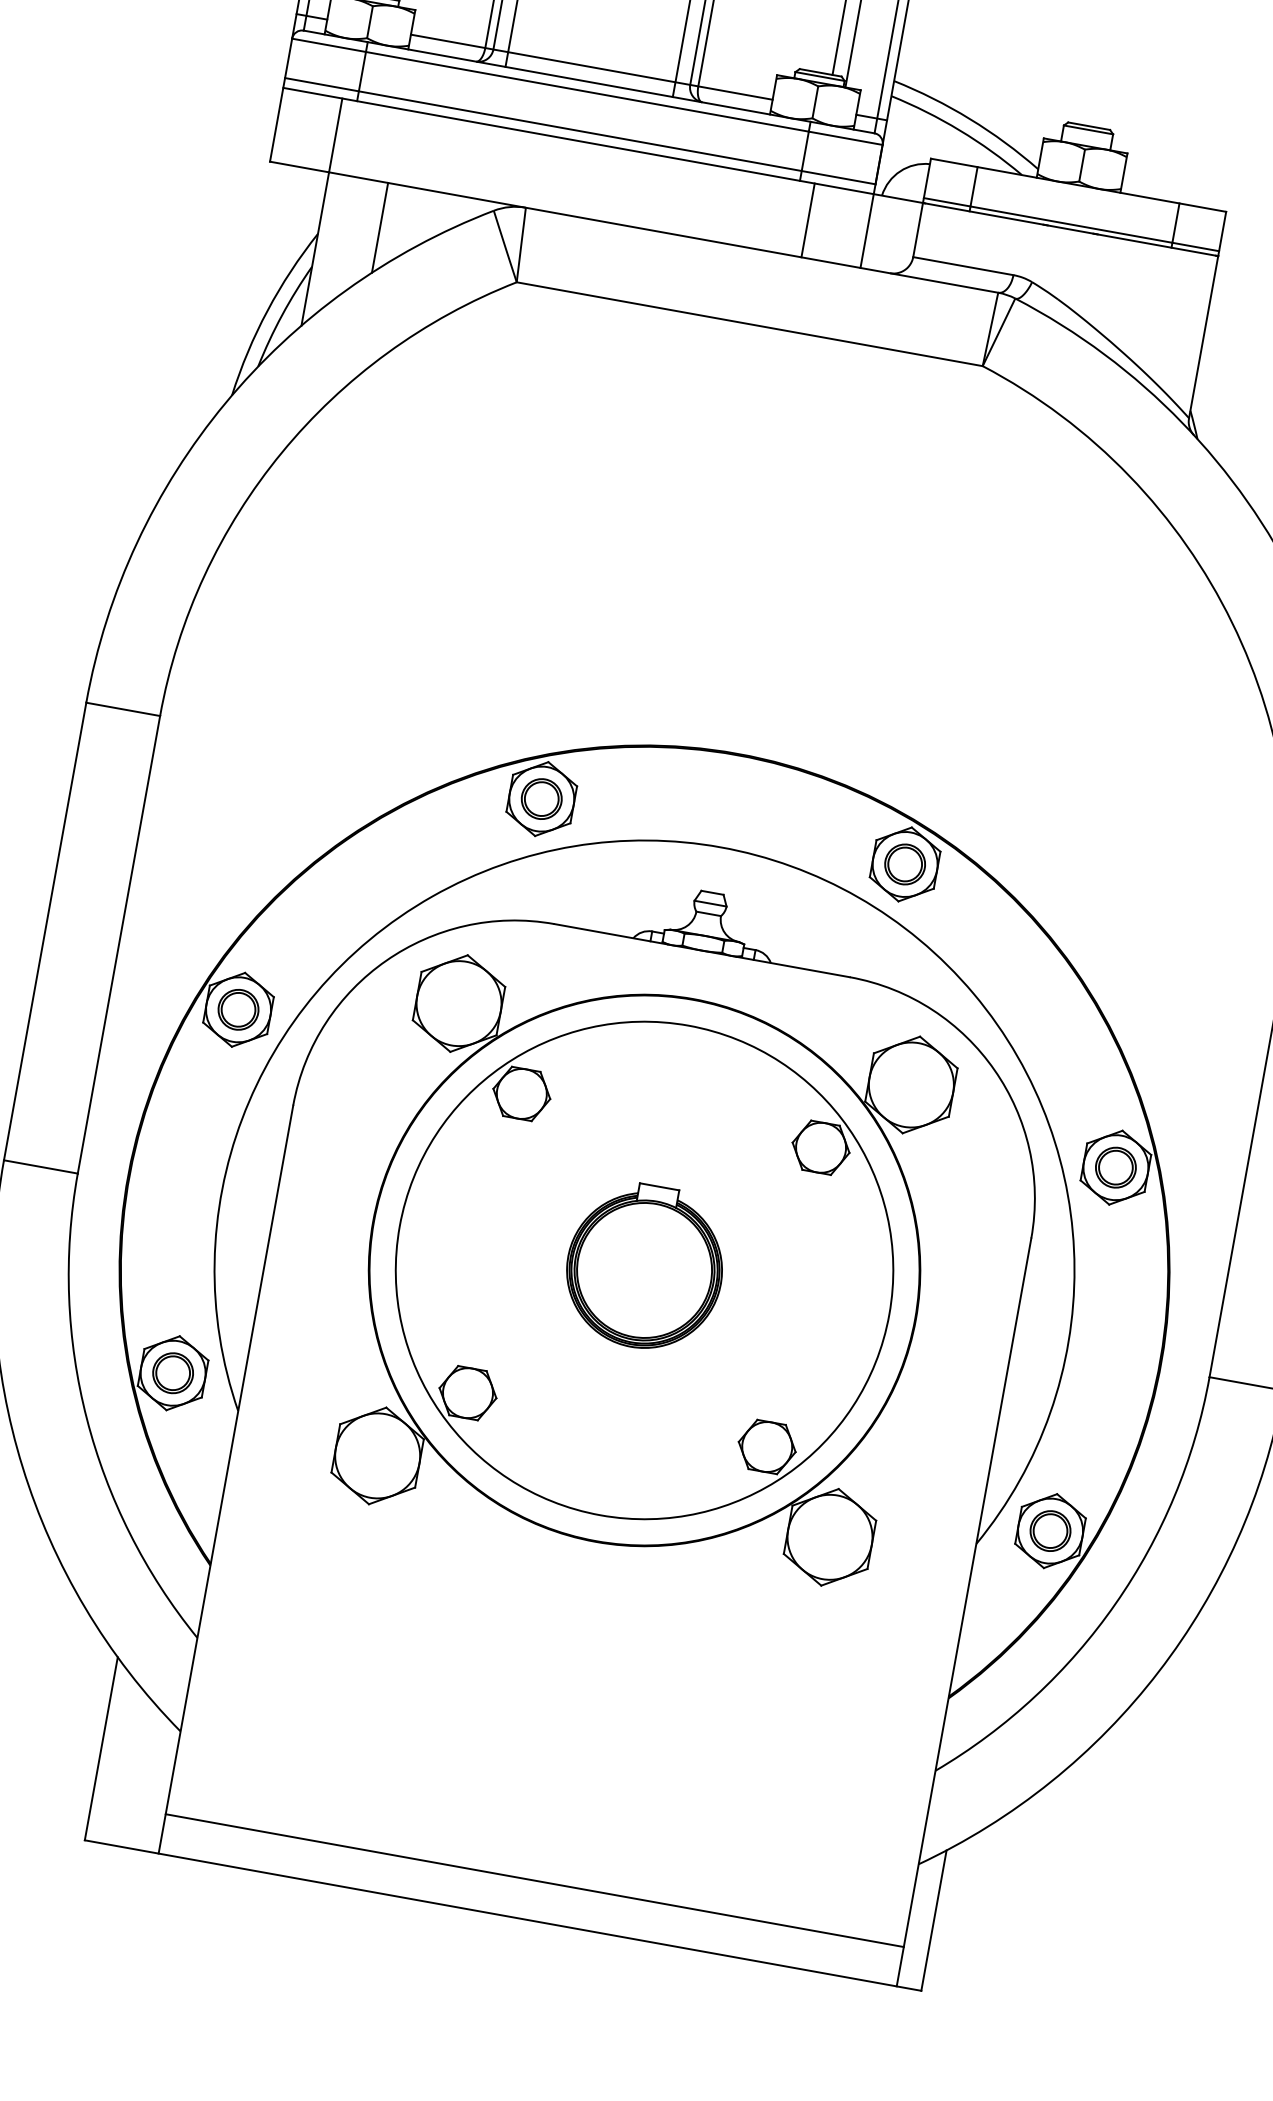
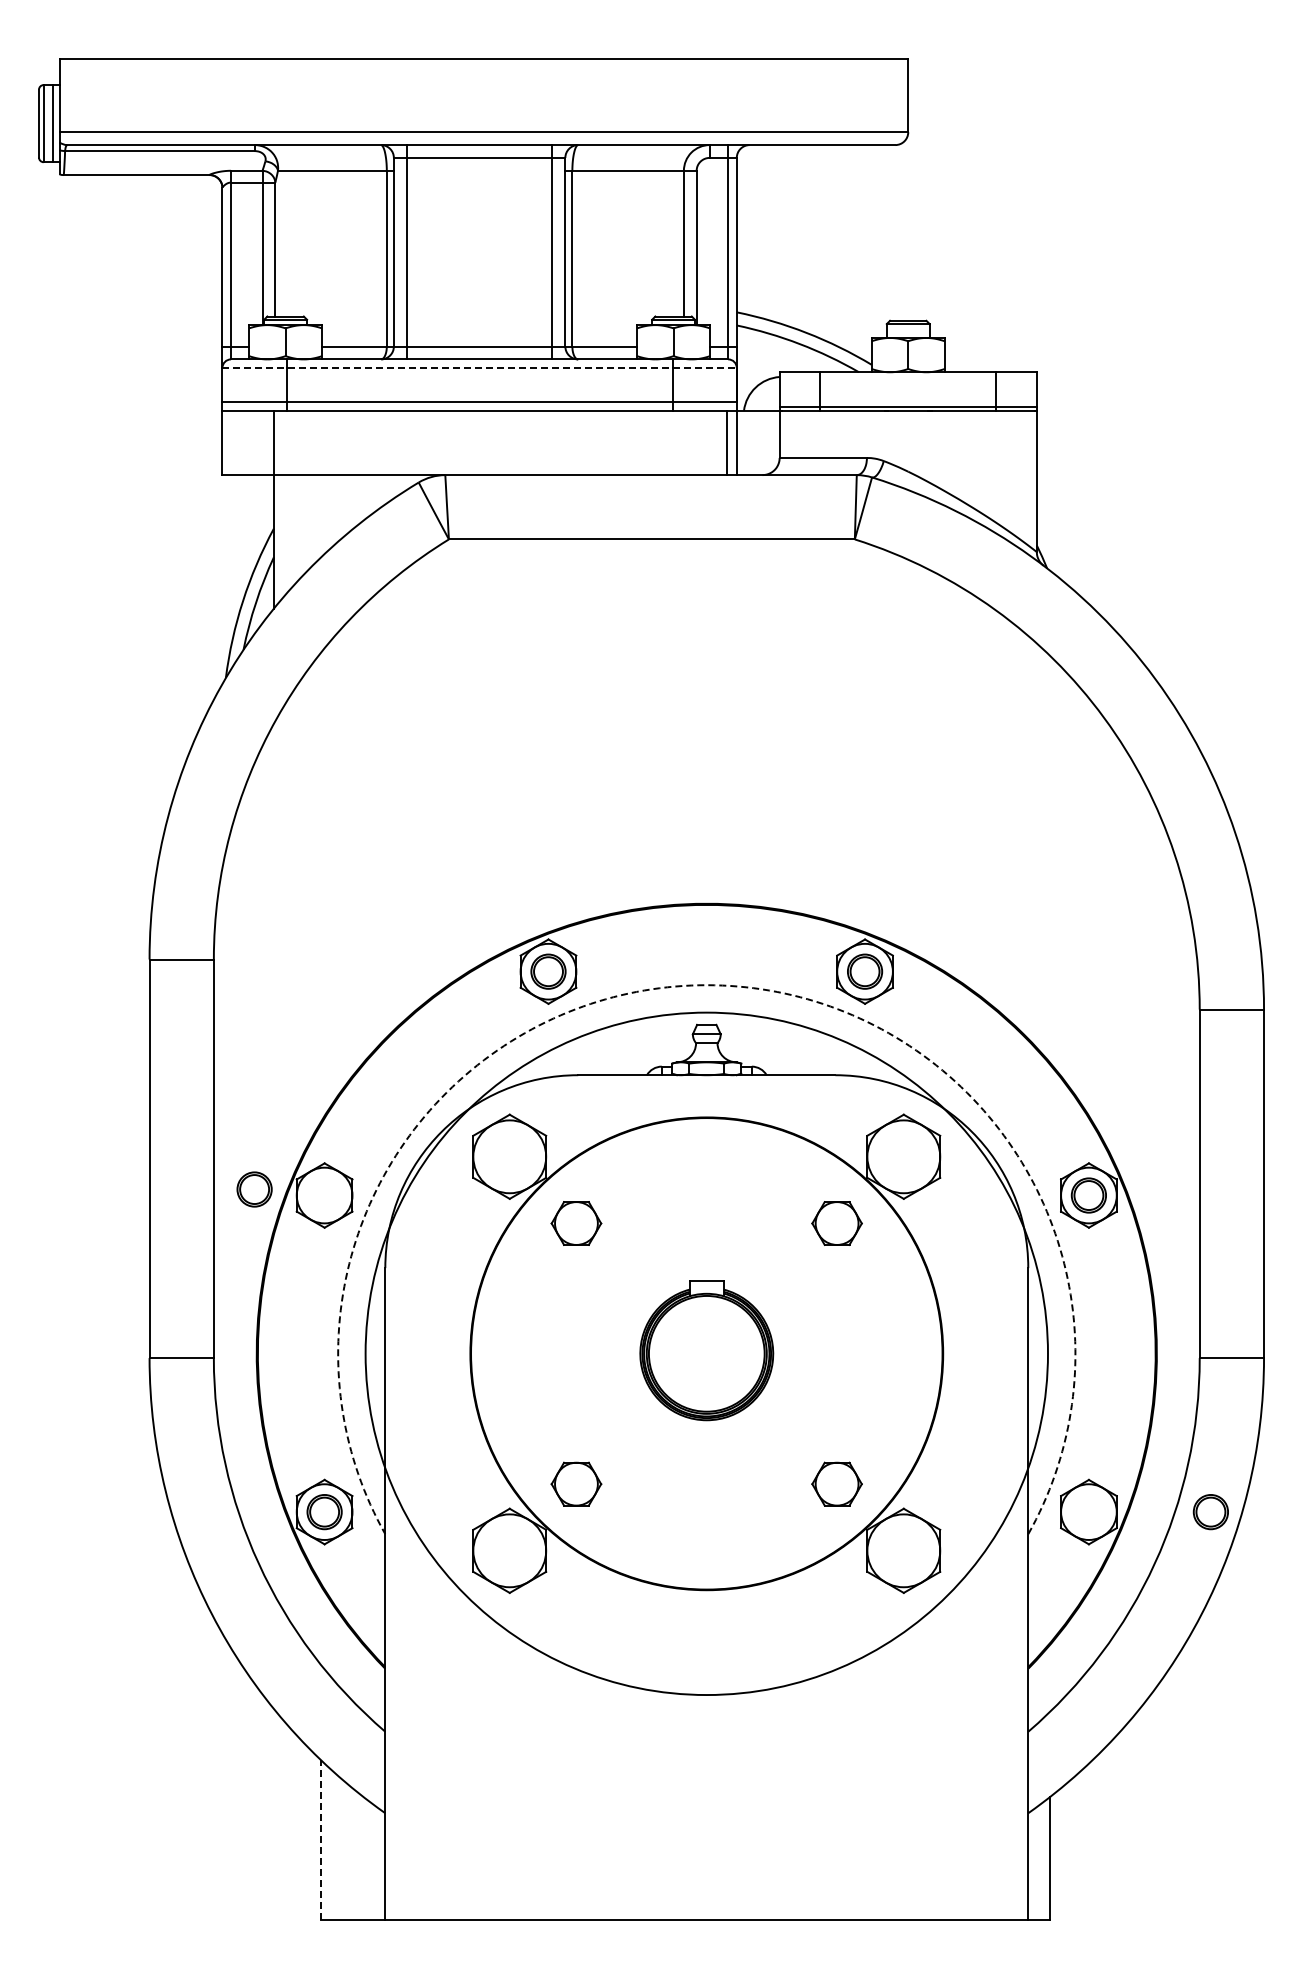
line: (588, 91) -> (480, 367), solid -> dashed
line: (808, 219) -> (727, 442), moved
line: (380, 228) -> (325, 514), removed
arc: (720, 847) -> (706, 985), solid -> dashed
part: (238, 1009) -> (254, 1189), moved
circle: (644, 1270) -> (706, 1353), size x1.6
part: (1049, 1531) -> (1210, 1512), moved
line: (101, 1748) -> (321, 1839), solid -> dashed
line: (534, 1880) -> (706, 1885), removed

